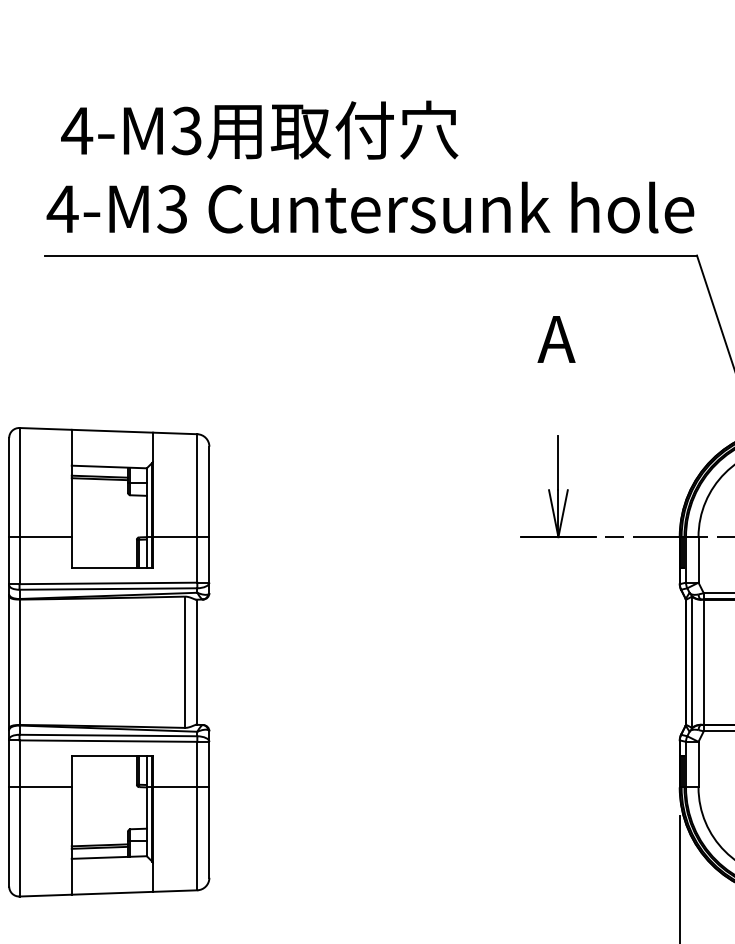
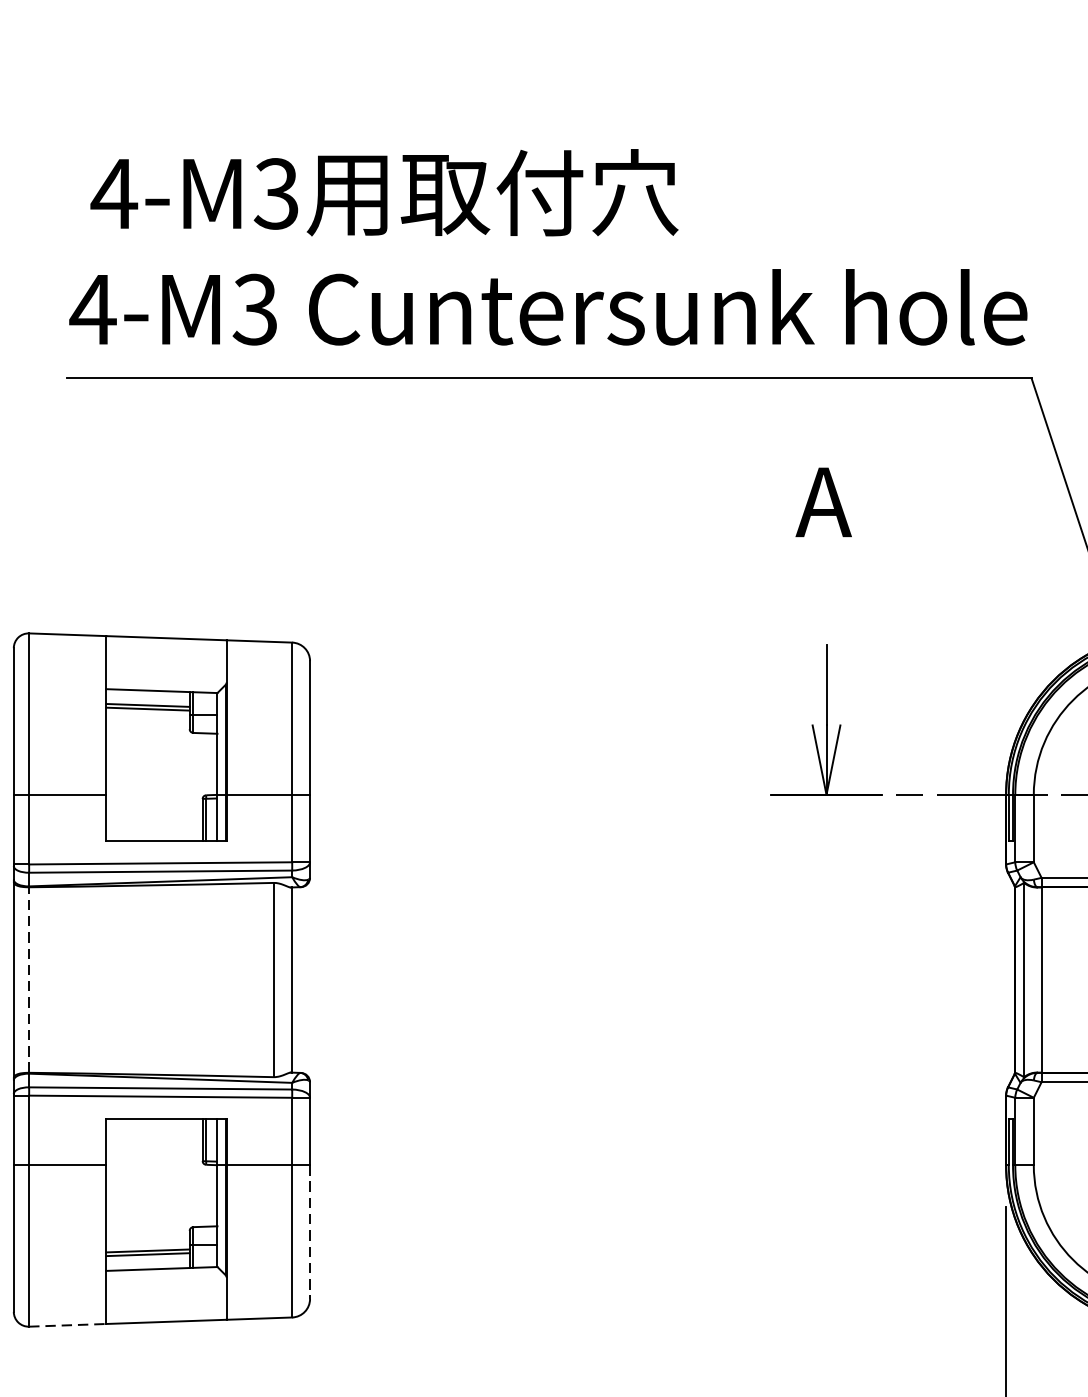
line: (19, 662) -> (29, 980), solid -> dashed
line: (209, 833) -> (310, 1233), solid -> dashed
line: (46, 895) -> (69, 1325), solid -> dashed

